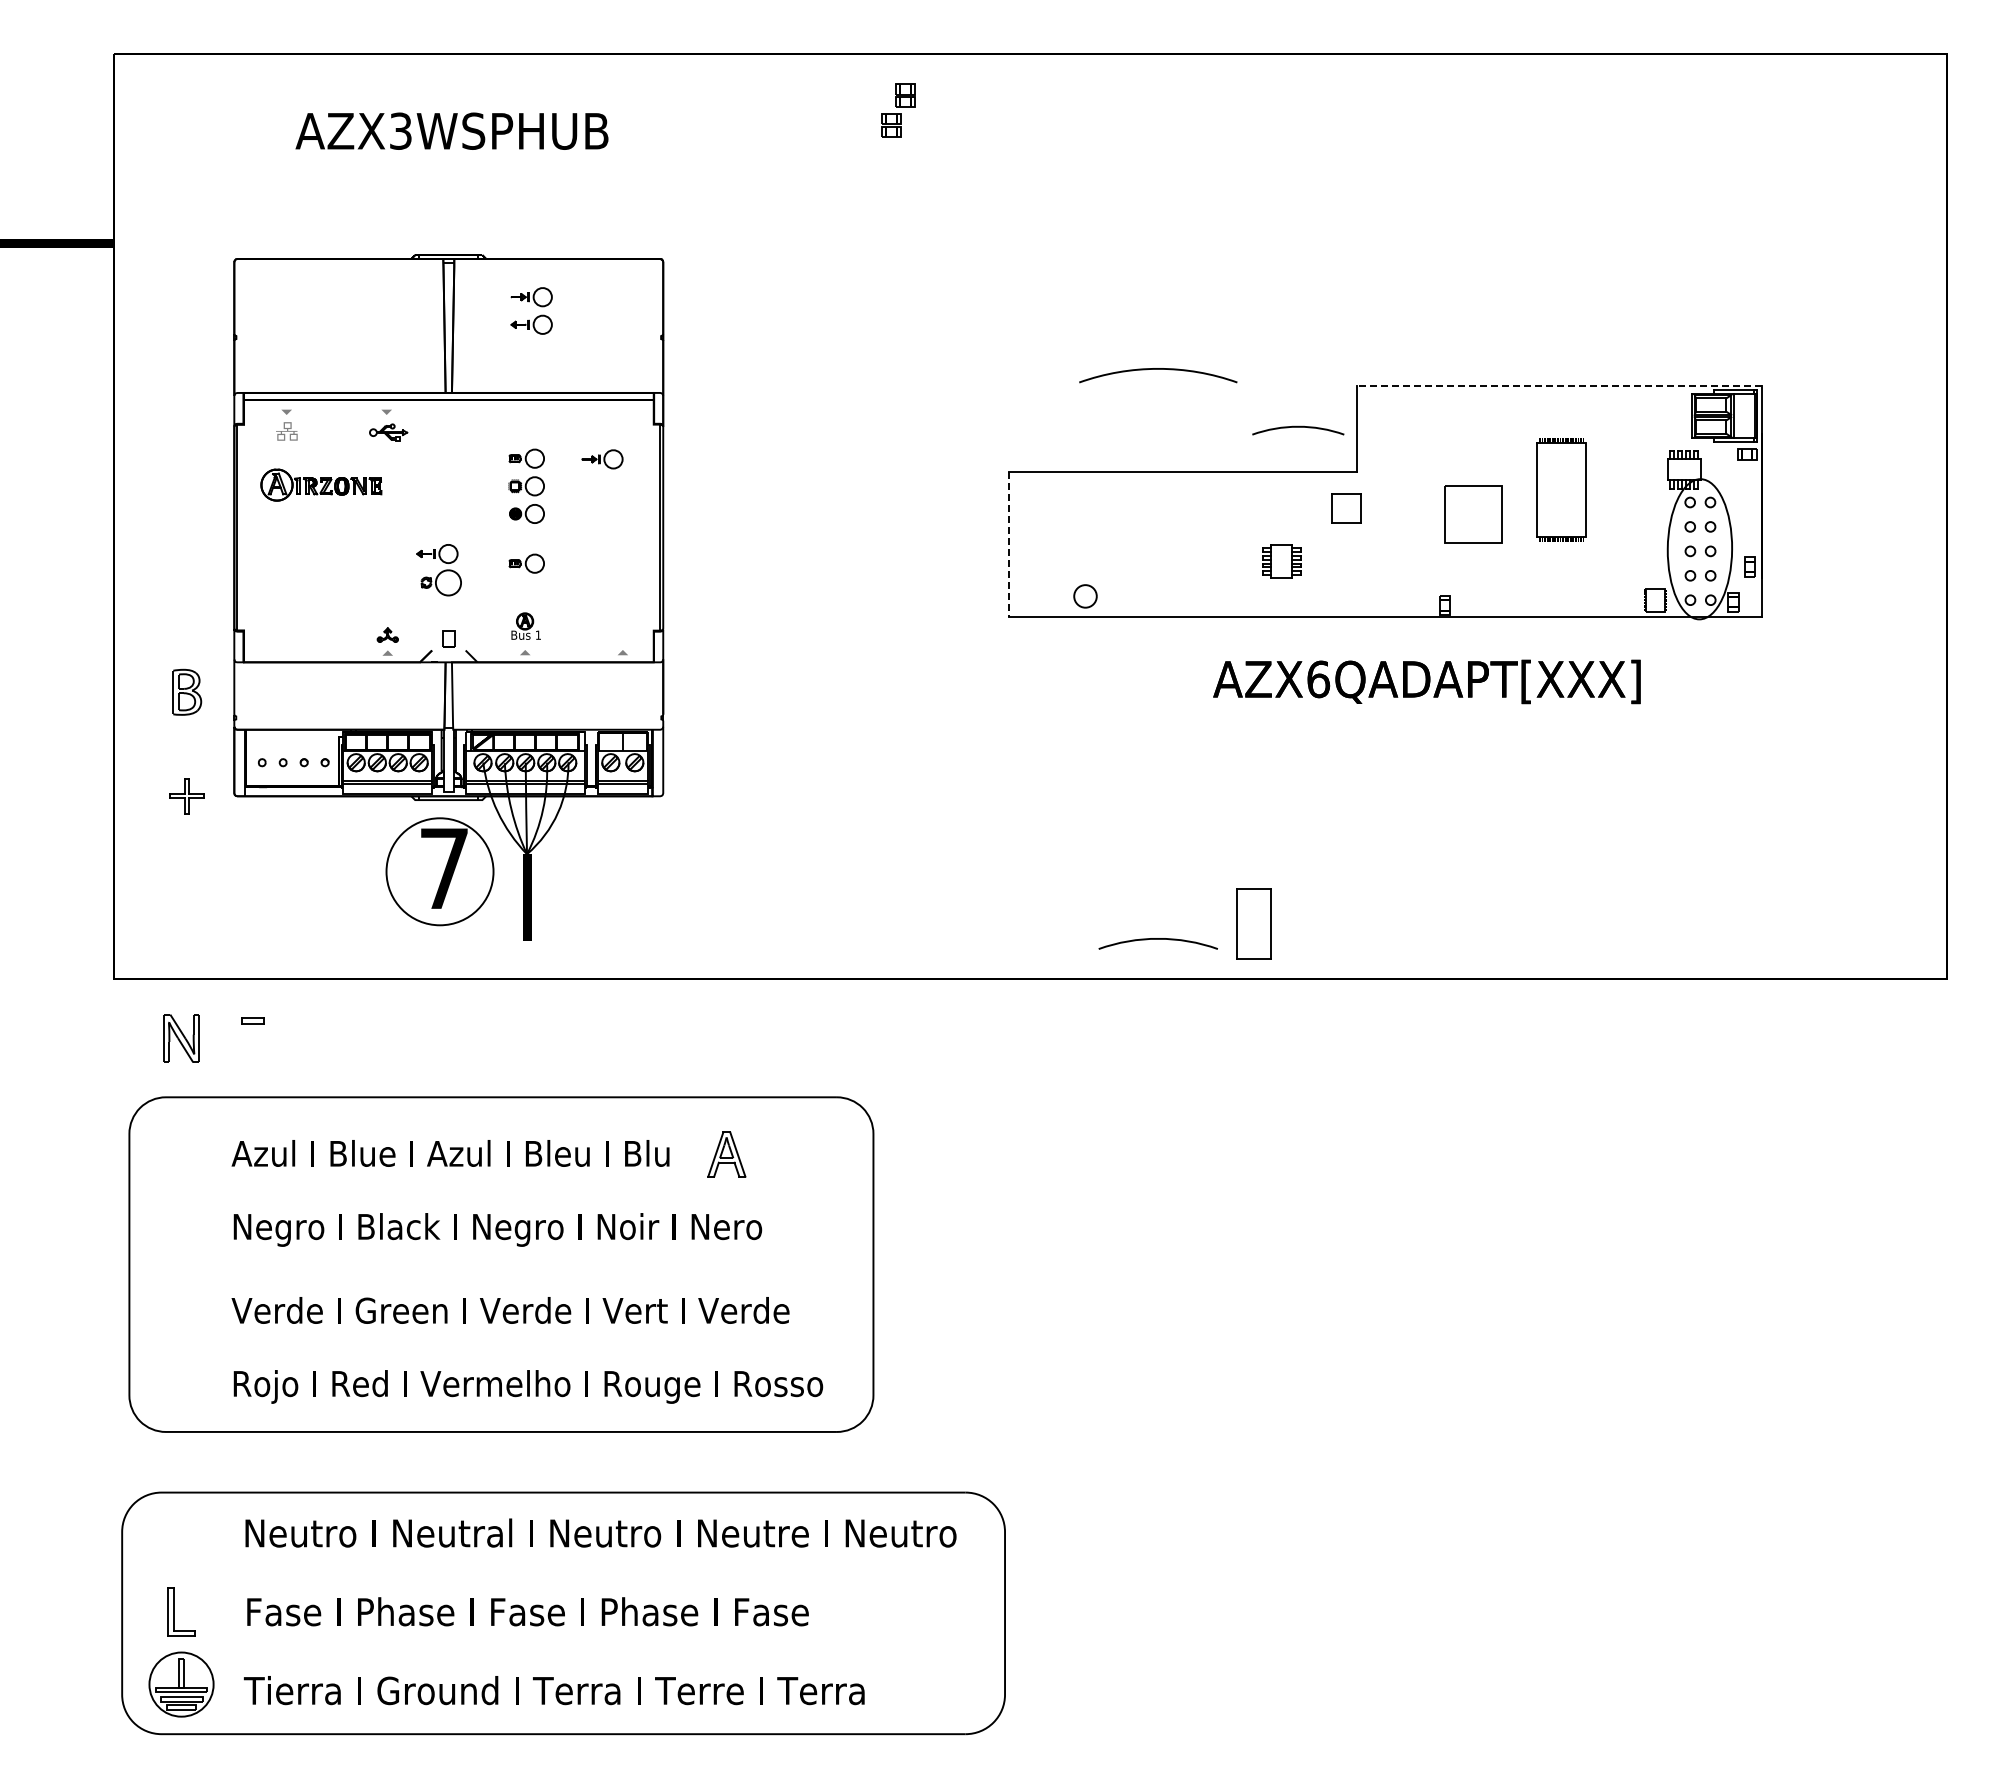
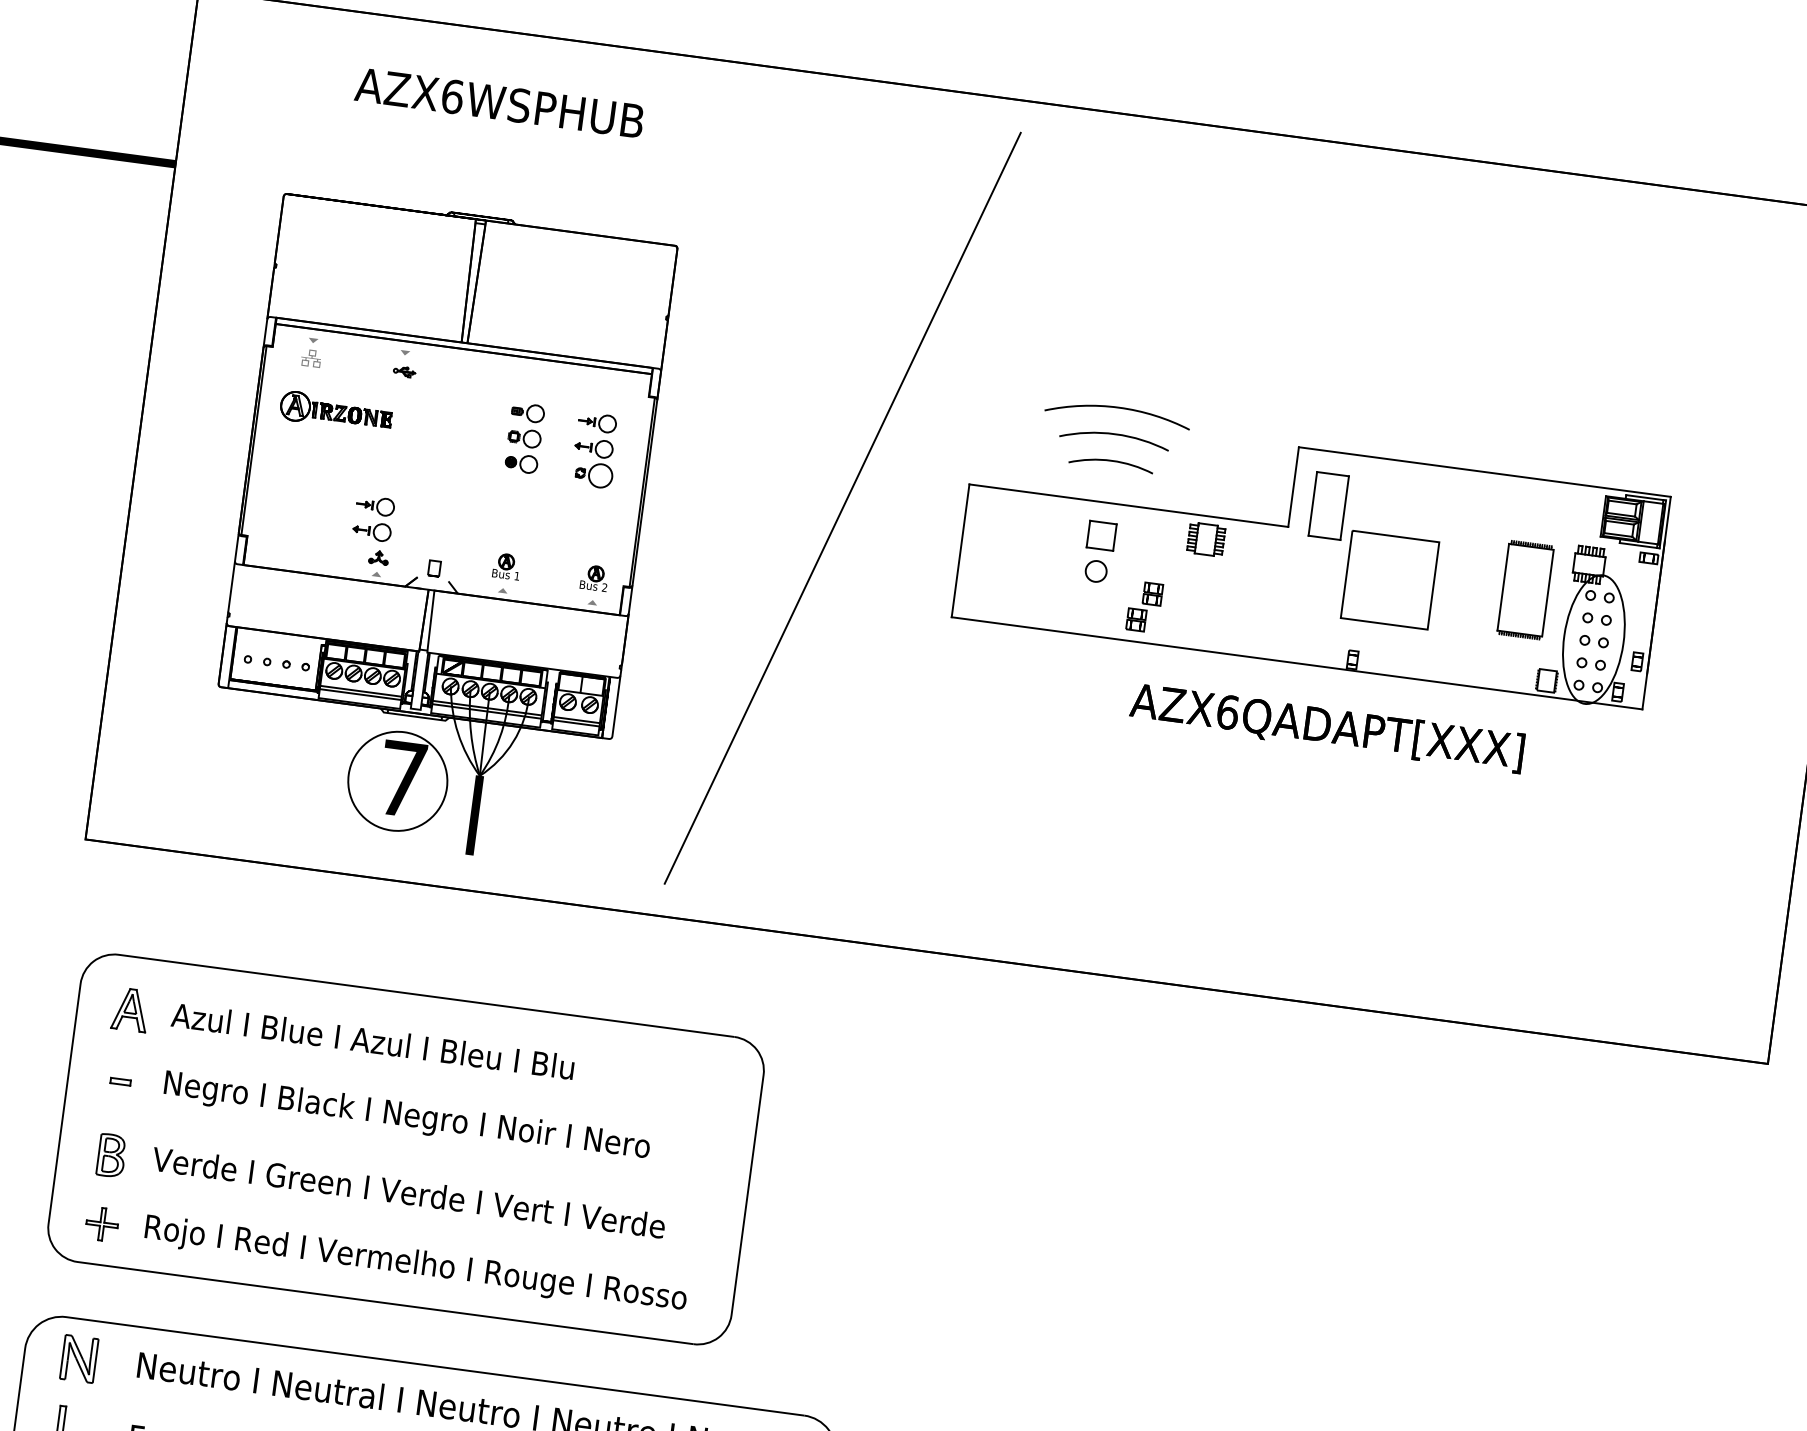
part: (898, 110) -> (1144, 606), moved
text: (401, 130) -> (453, 96), AZX3WSPHUB -> AZX6WSPHUB
part: (536, 305) -> (378, 514), moved
line: (1559, 385) -> (1485, 472), dashed -> solid
arc: (1298, 427) -> (1111, 461), moved
part: (388, 432) -> (404, 371), size x0.62
part: (1561, 489) -> (1525, 589), moved
part: (1346, 508) -> (1101, 535), moved
part: (1473, 514) -> (1390, 579), size x1.67
line: (877, 515) -> (843, 507), added
line: (1009, 545) -> (960, 551), dashed -> solid
part: (1281, 561) -> (1206, 539), moved
part: (526, 563) -> (514, 508), removed
part: (438, 570) -> (593, 463), moved
circle: (1085, 596) -> (1096, 571), moved
part: (621, 625) -> (594, 577), added
part: (187, 691) -> (112, 1154), moved
part: (186, 796) -> (101, 1224), moved
part: (1253, 923) -> (1328, 505), moved
arc: (1157, 939) -> (1114, 434), moved
part: (252, 1020) -> (120, 1081), moved
part: (181, 1038) -> (79, 1358), moved
part: (726, 1154) -> (130, 1009), moved

